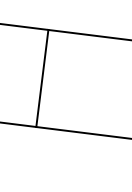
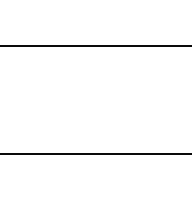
line: (42, 78) -> (41, 99), removed

